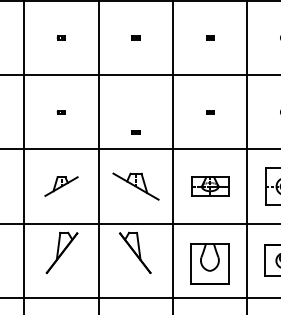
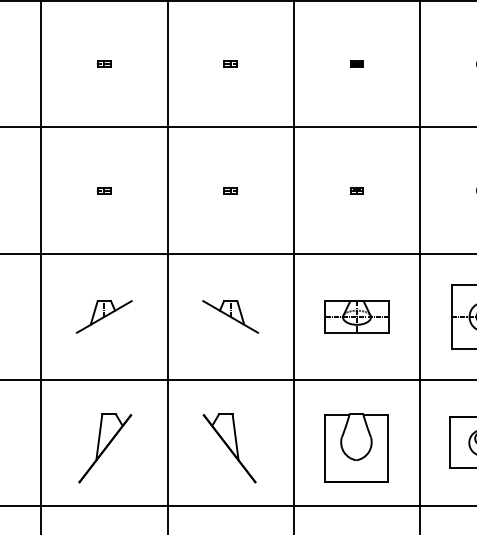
part: (135, 132) -> (230, 191), moved
part: (135, 186) -> (230, 316), size x0.71
part: (61, 252) -> (104, 447), moved
part: (135, 252) -> (230, 447), moved

